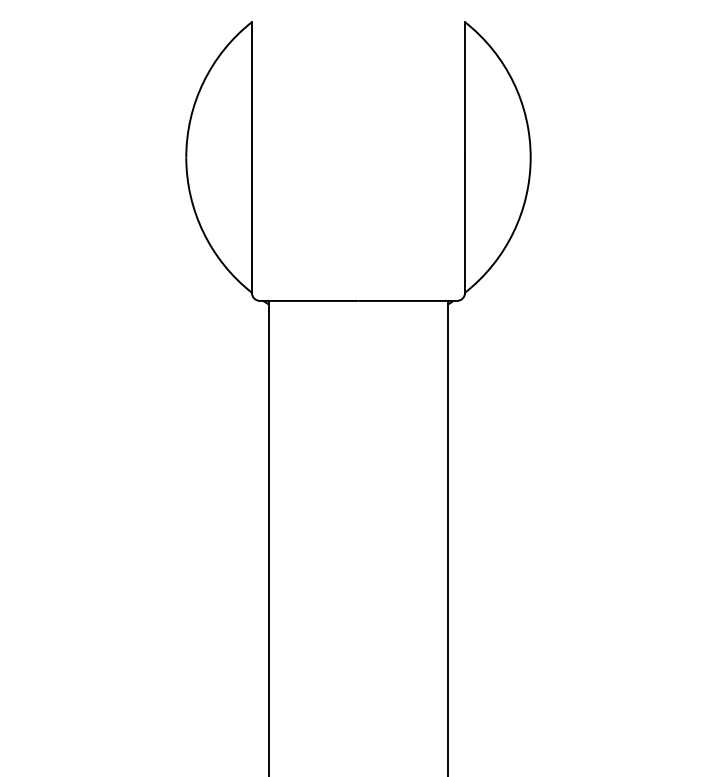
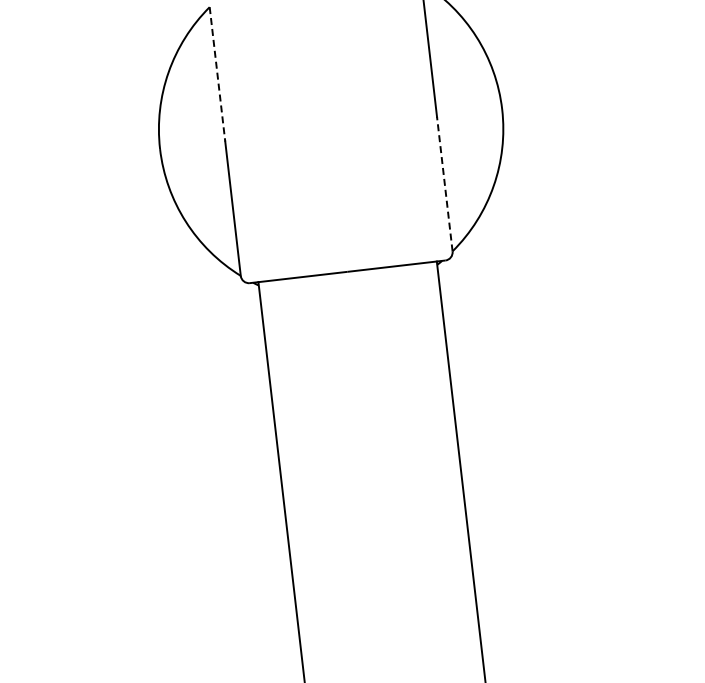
line: (251, 89) -> (217, 74), solid -> dashed
line: (465, 225) -> (445, 184), solid -> dashed

